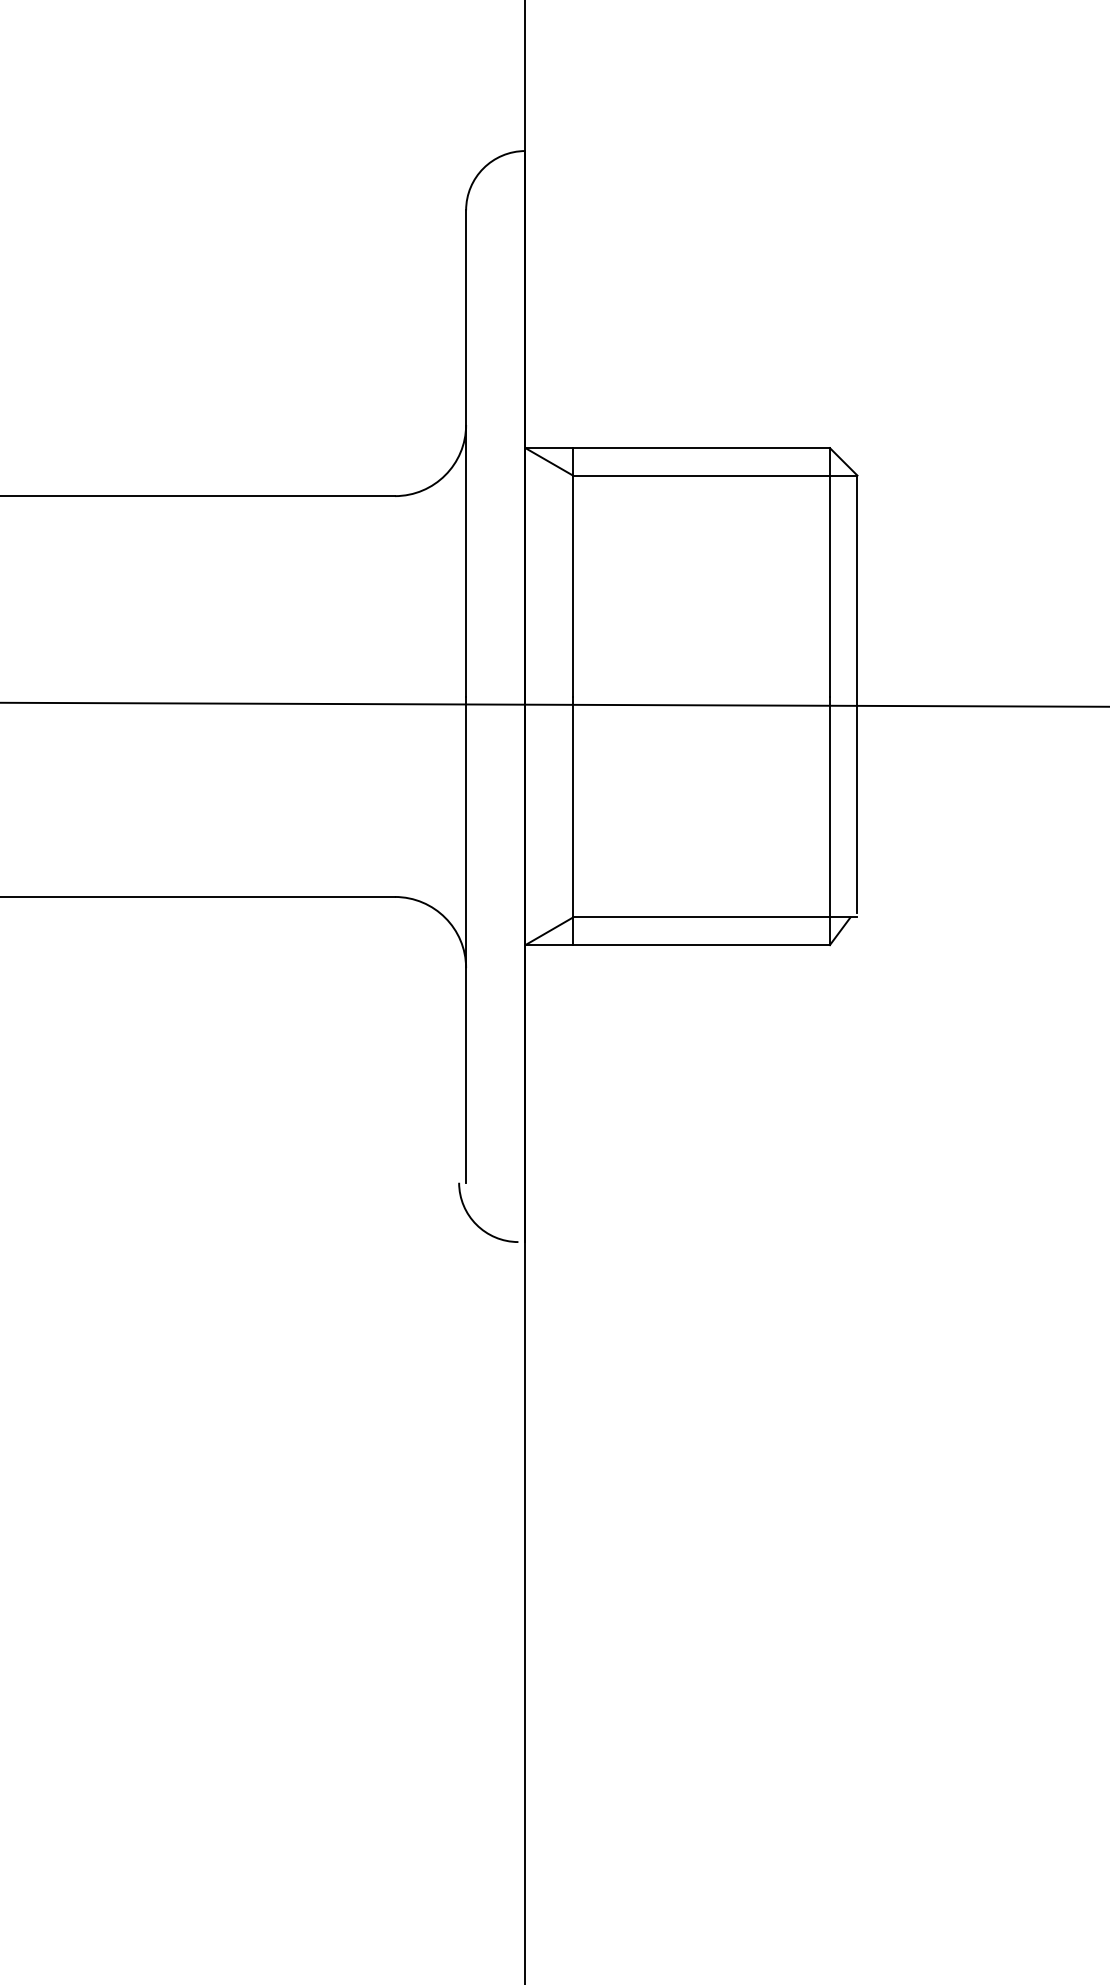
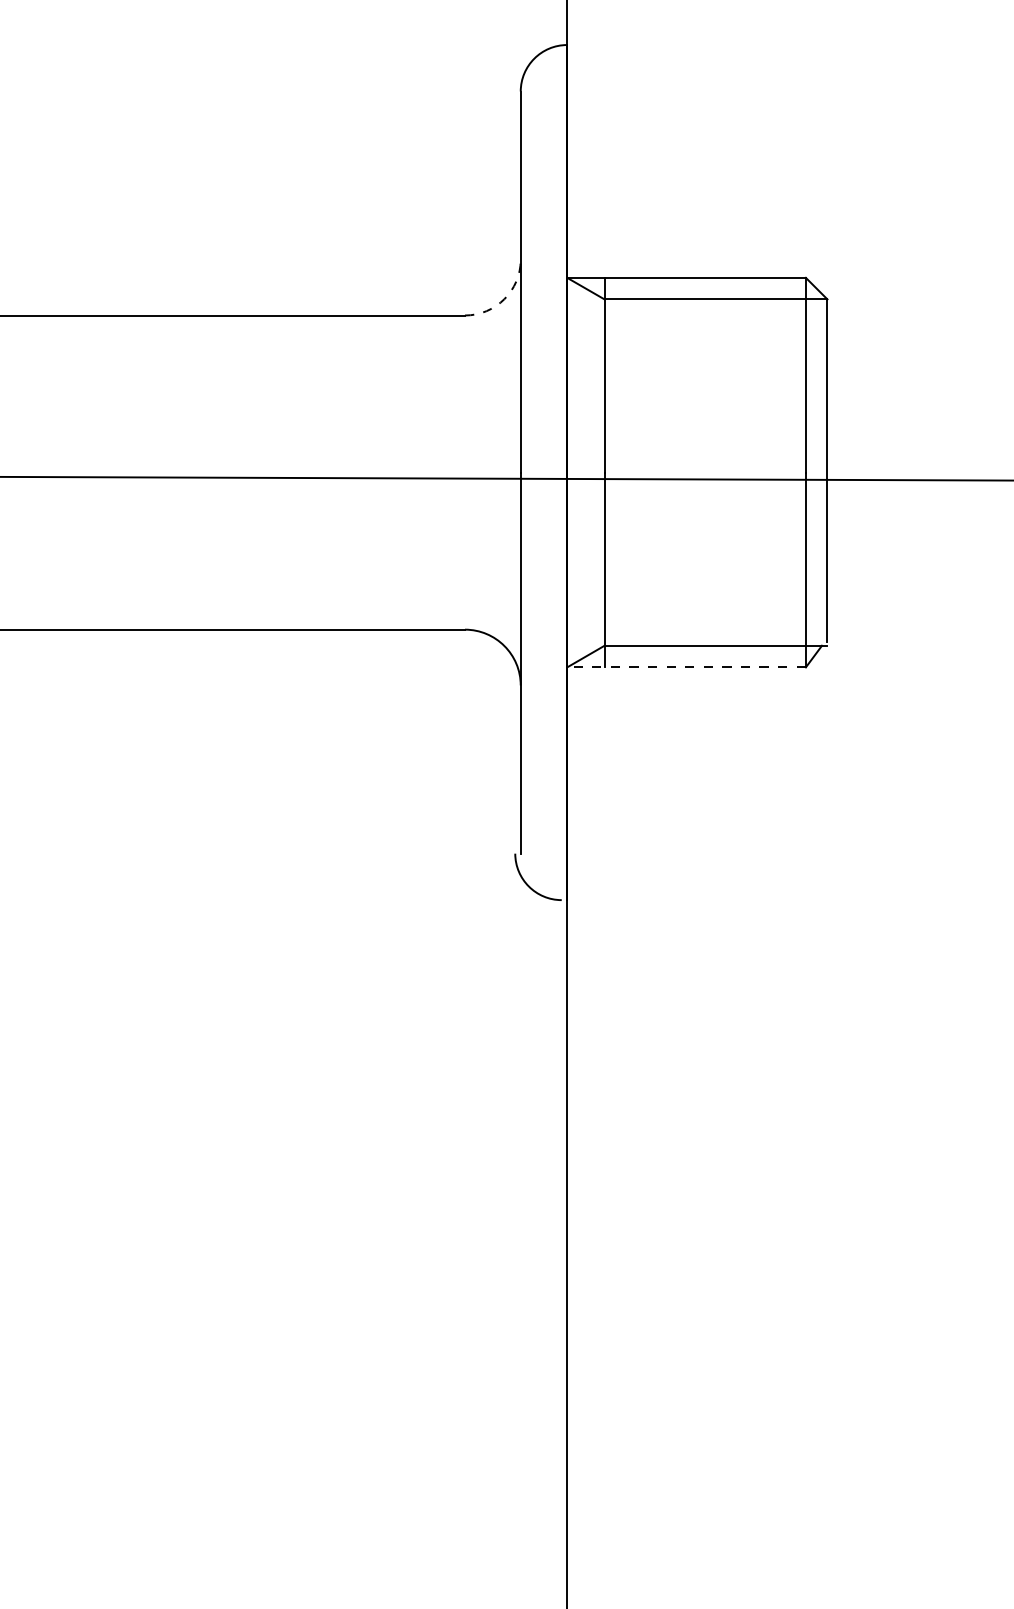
arc: (445, 475) -> (504, 299), solid -> dashed
line: (677, 945) -> (686, 667), solid -> dashed

